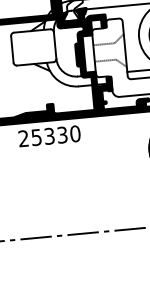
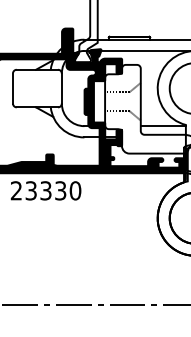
text: (36, 137) -> (31, 190), 25330 -> 23330

